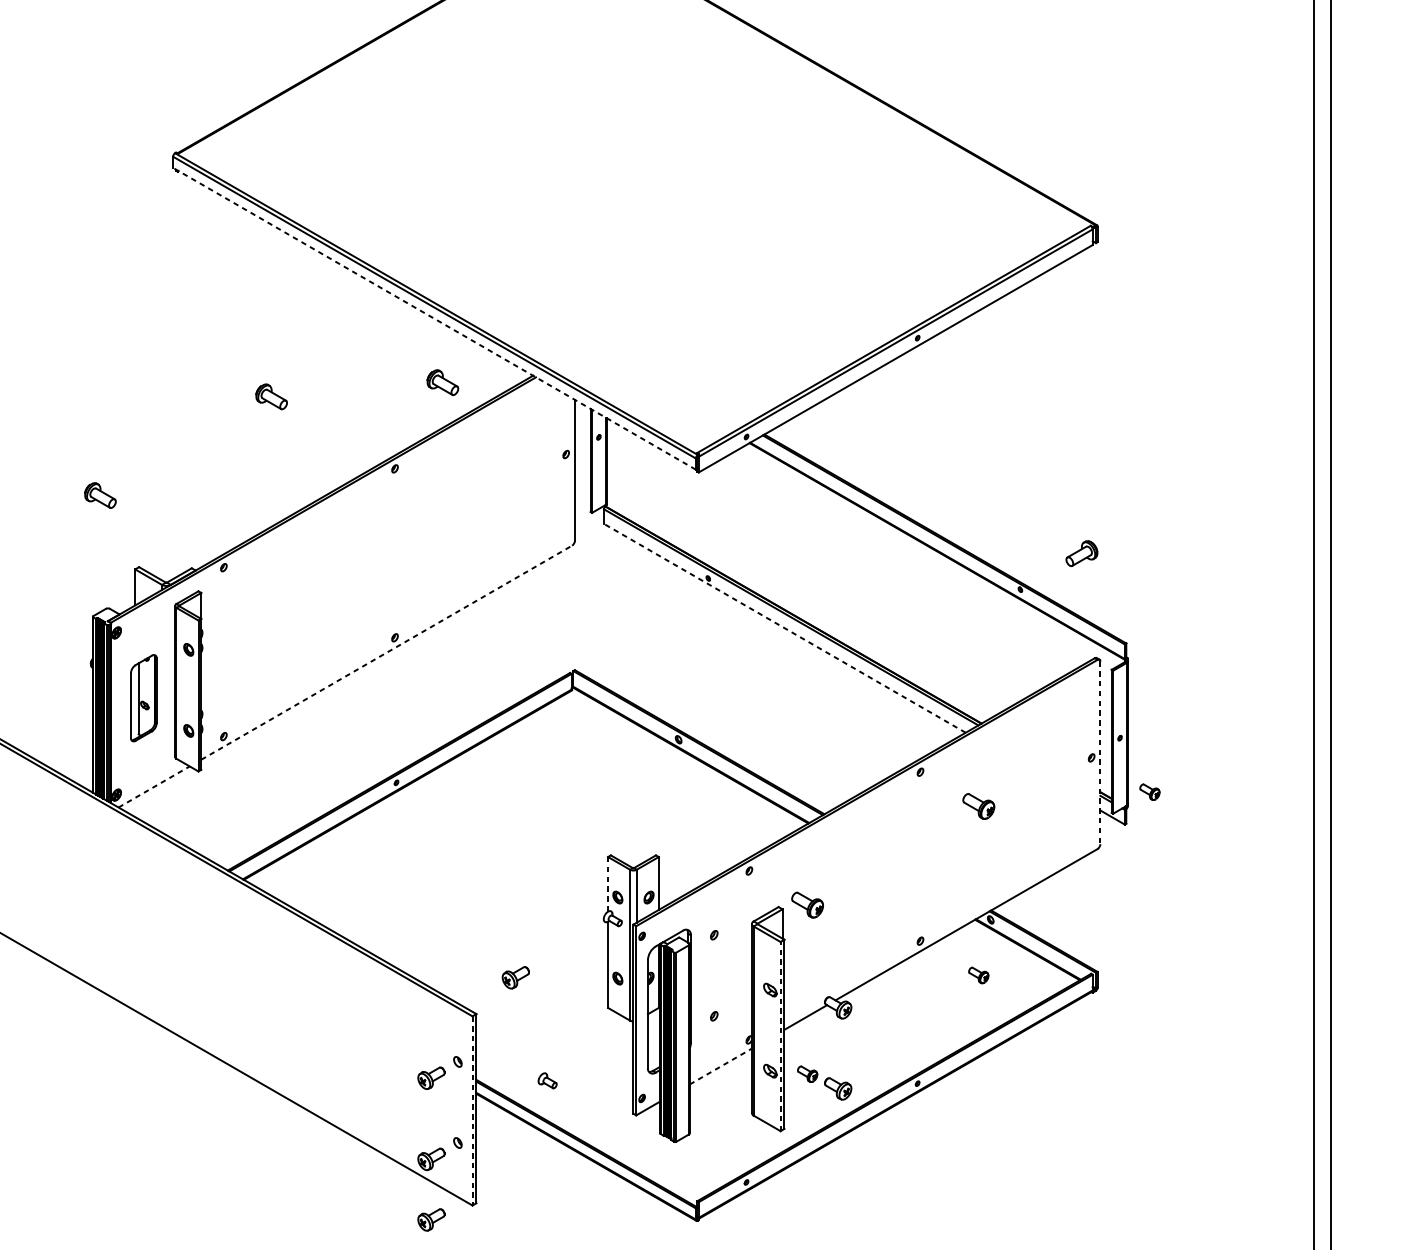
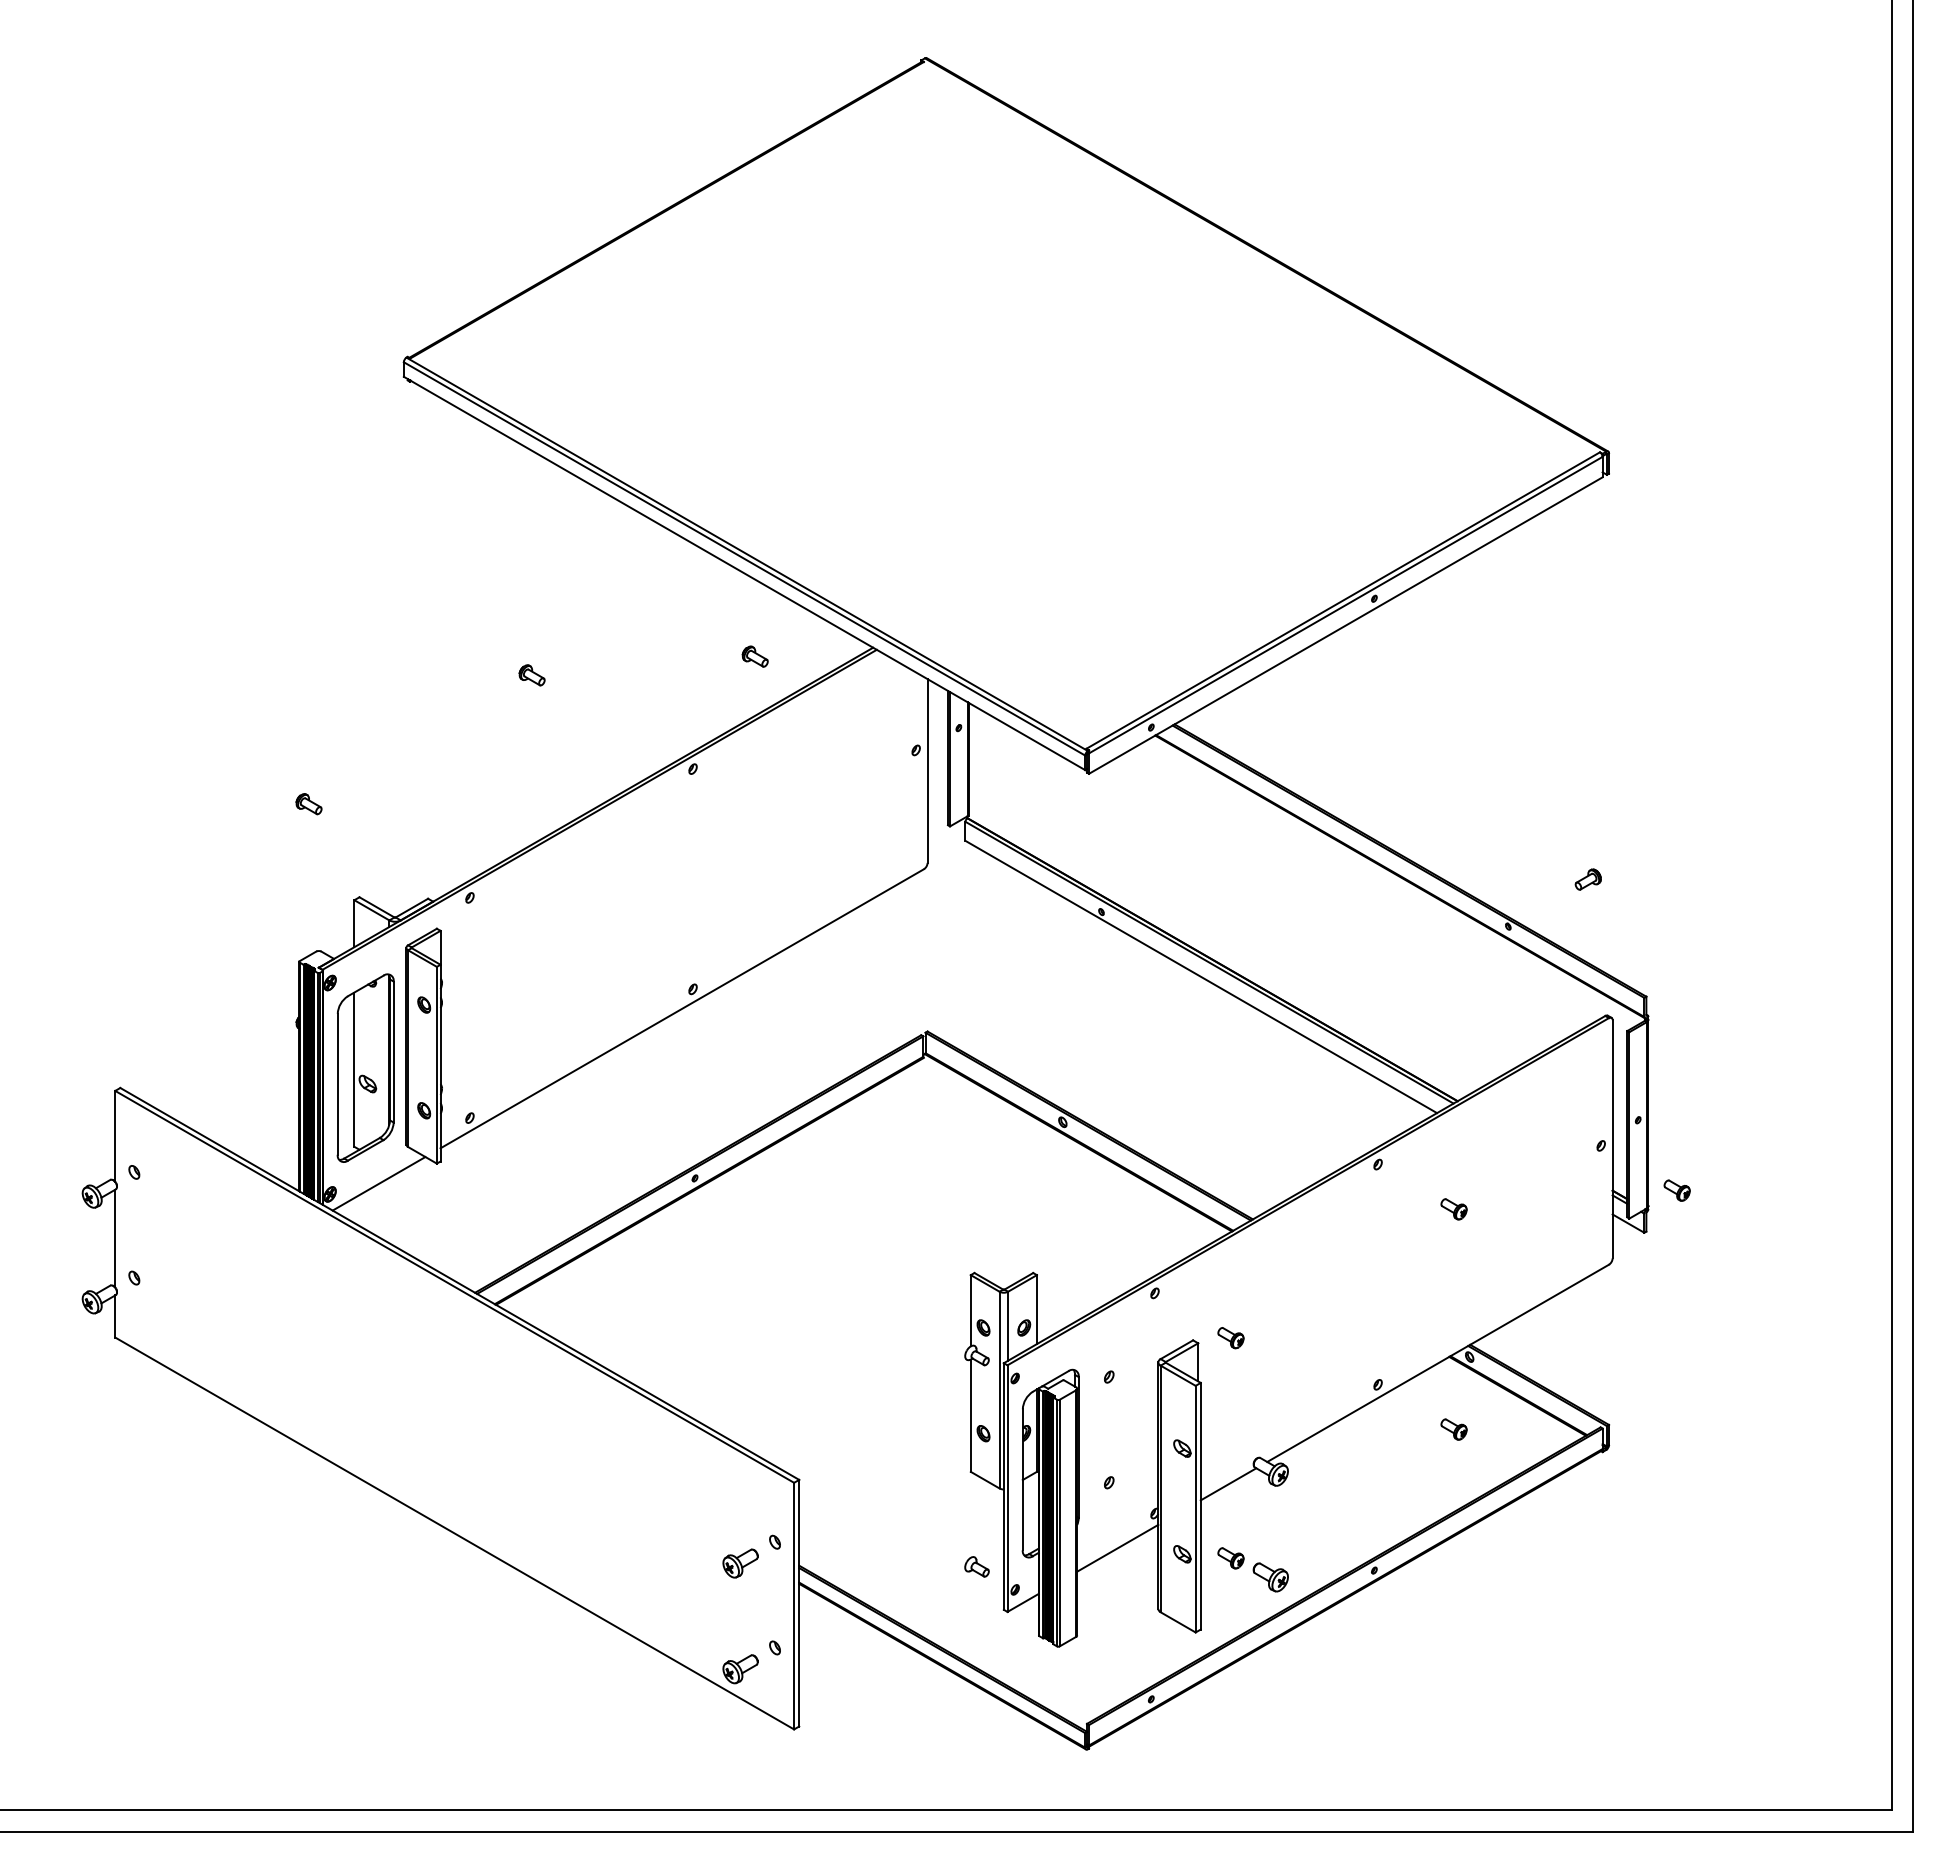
line: (434, 318) -> (744, 573), dashed -> solid
part: (442, 382) -> (754, 656), size x0.62
part: (271, 397) -> (531, 675), size x0.62
part: (100, 496) -> (308, 804), size x0.62
part: (1081, 553) -> (1587, 879), size x0.62
line: (784, 627) -> (1200, 976), dashed -> solid
line: (386, 652) -> (682, 1008), dashed -> solid
part: (143, 697) -> (365, 1067), size x1.67
line: (1100, 752) -> (1612, 1139), dashed -> solid
line: (154, 786) -> (379, 1183), dashed -> solid
part: (978, 806) -> (1453, 1209), size x0.62
line: (607, 884) -> (970, 1310), dashed -> solid
part: (807, 905) -> (1230, 1338), size x0.62
part: (515, 977) -> (850, 1432), removed
line: (780, 1036) -> (1195, 1508), dashed -> solid
line: (720, 1066) -> (1117, 1548), dashed -> solid
part: (547, 1080) -> (976, 1566), moved
line: (472, 1111) -> (794, 1606), dashed -> solid
part: (431, 1220) -> (740, 1748), removed

